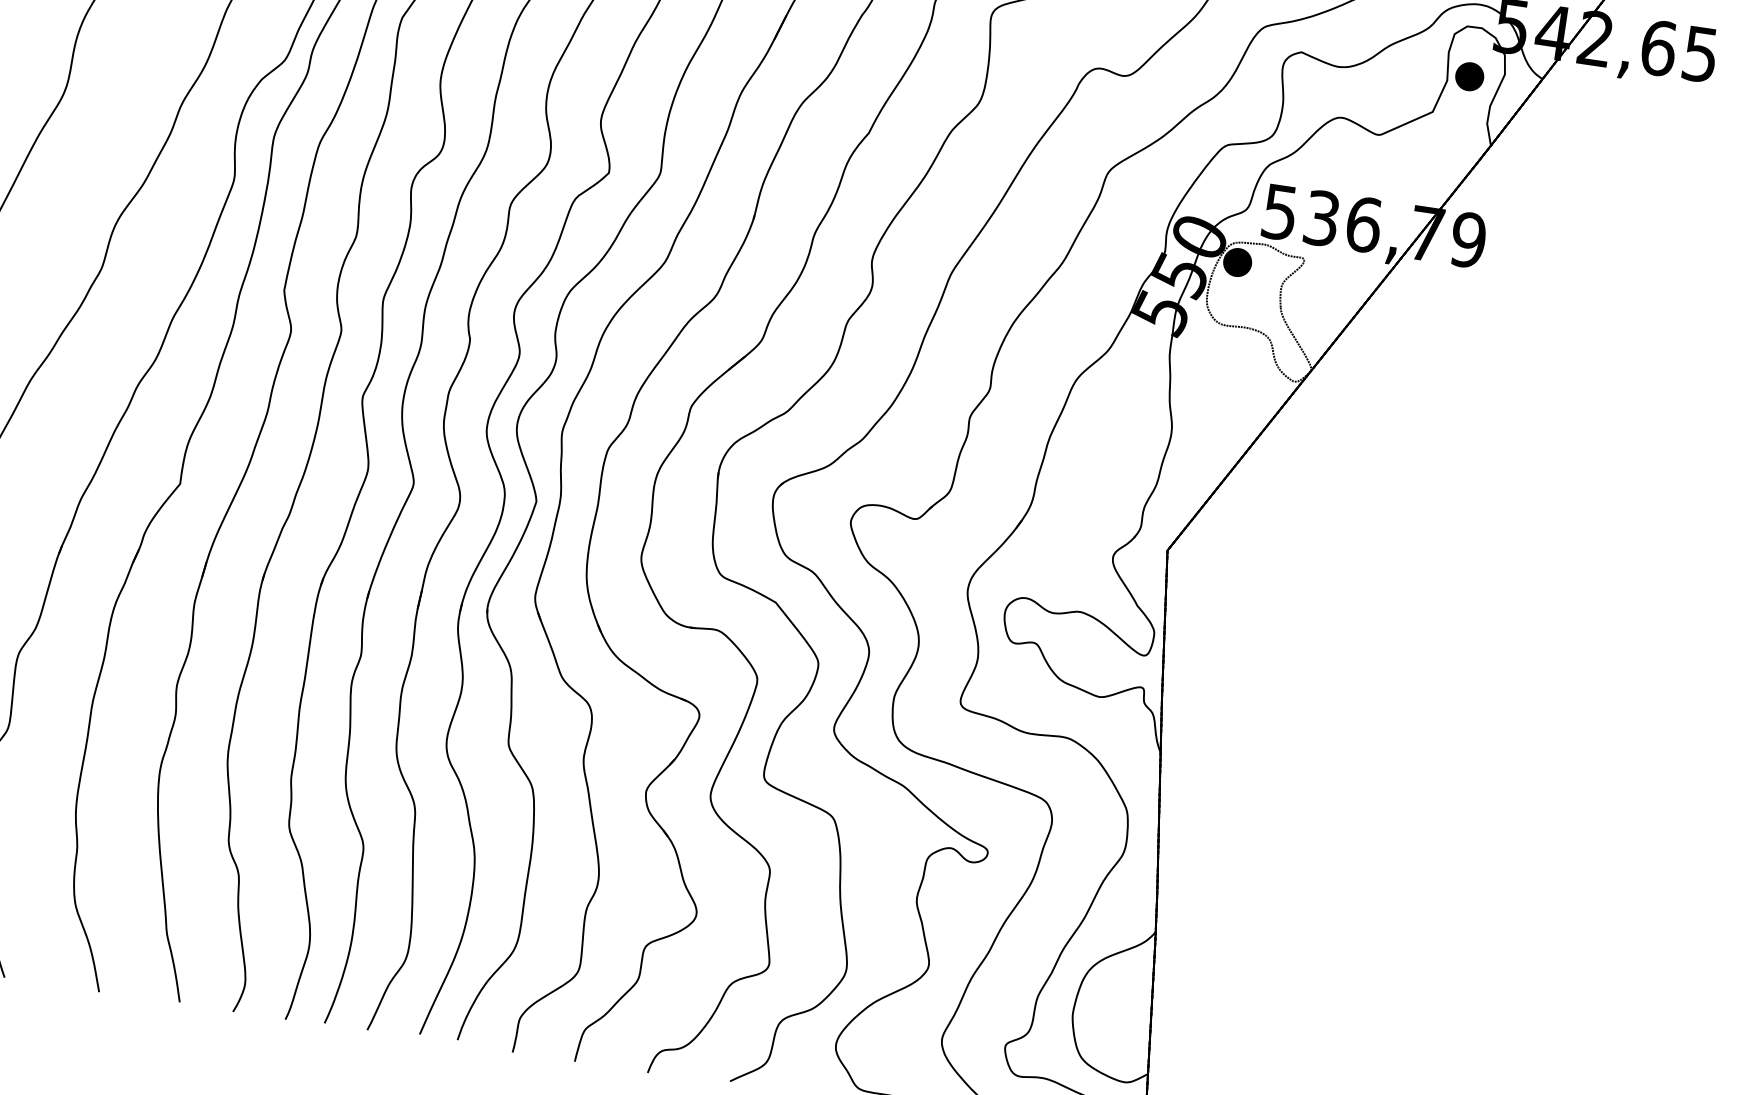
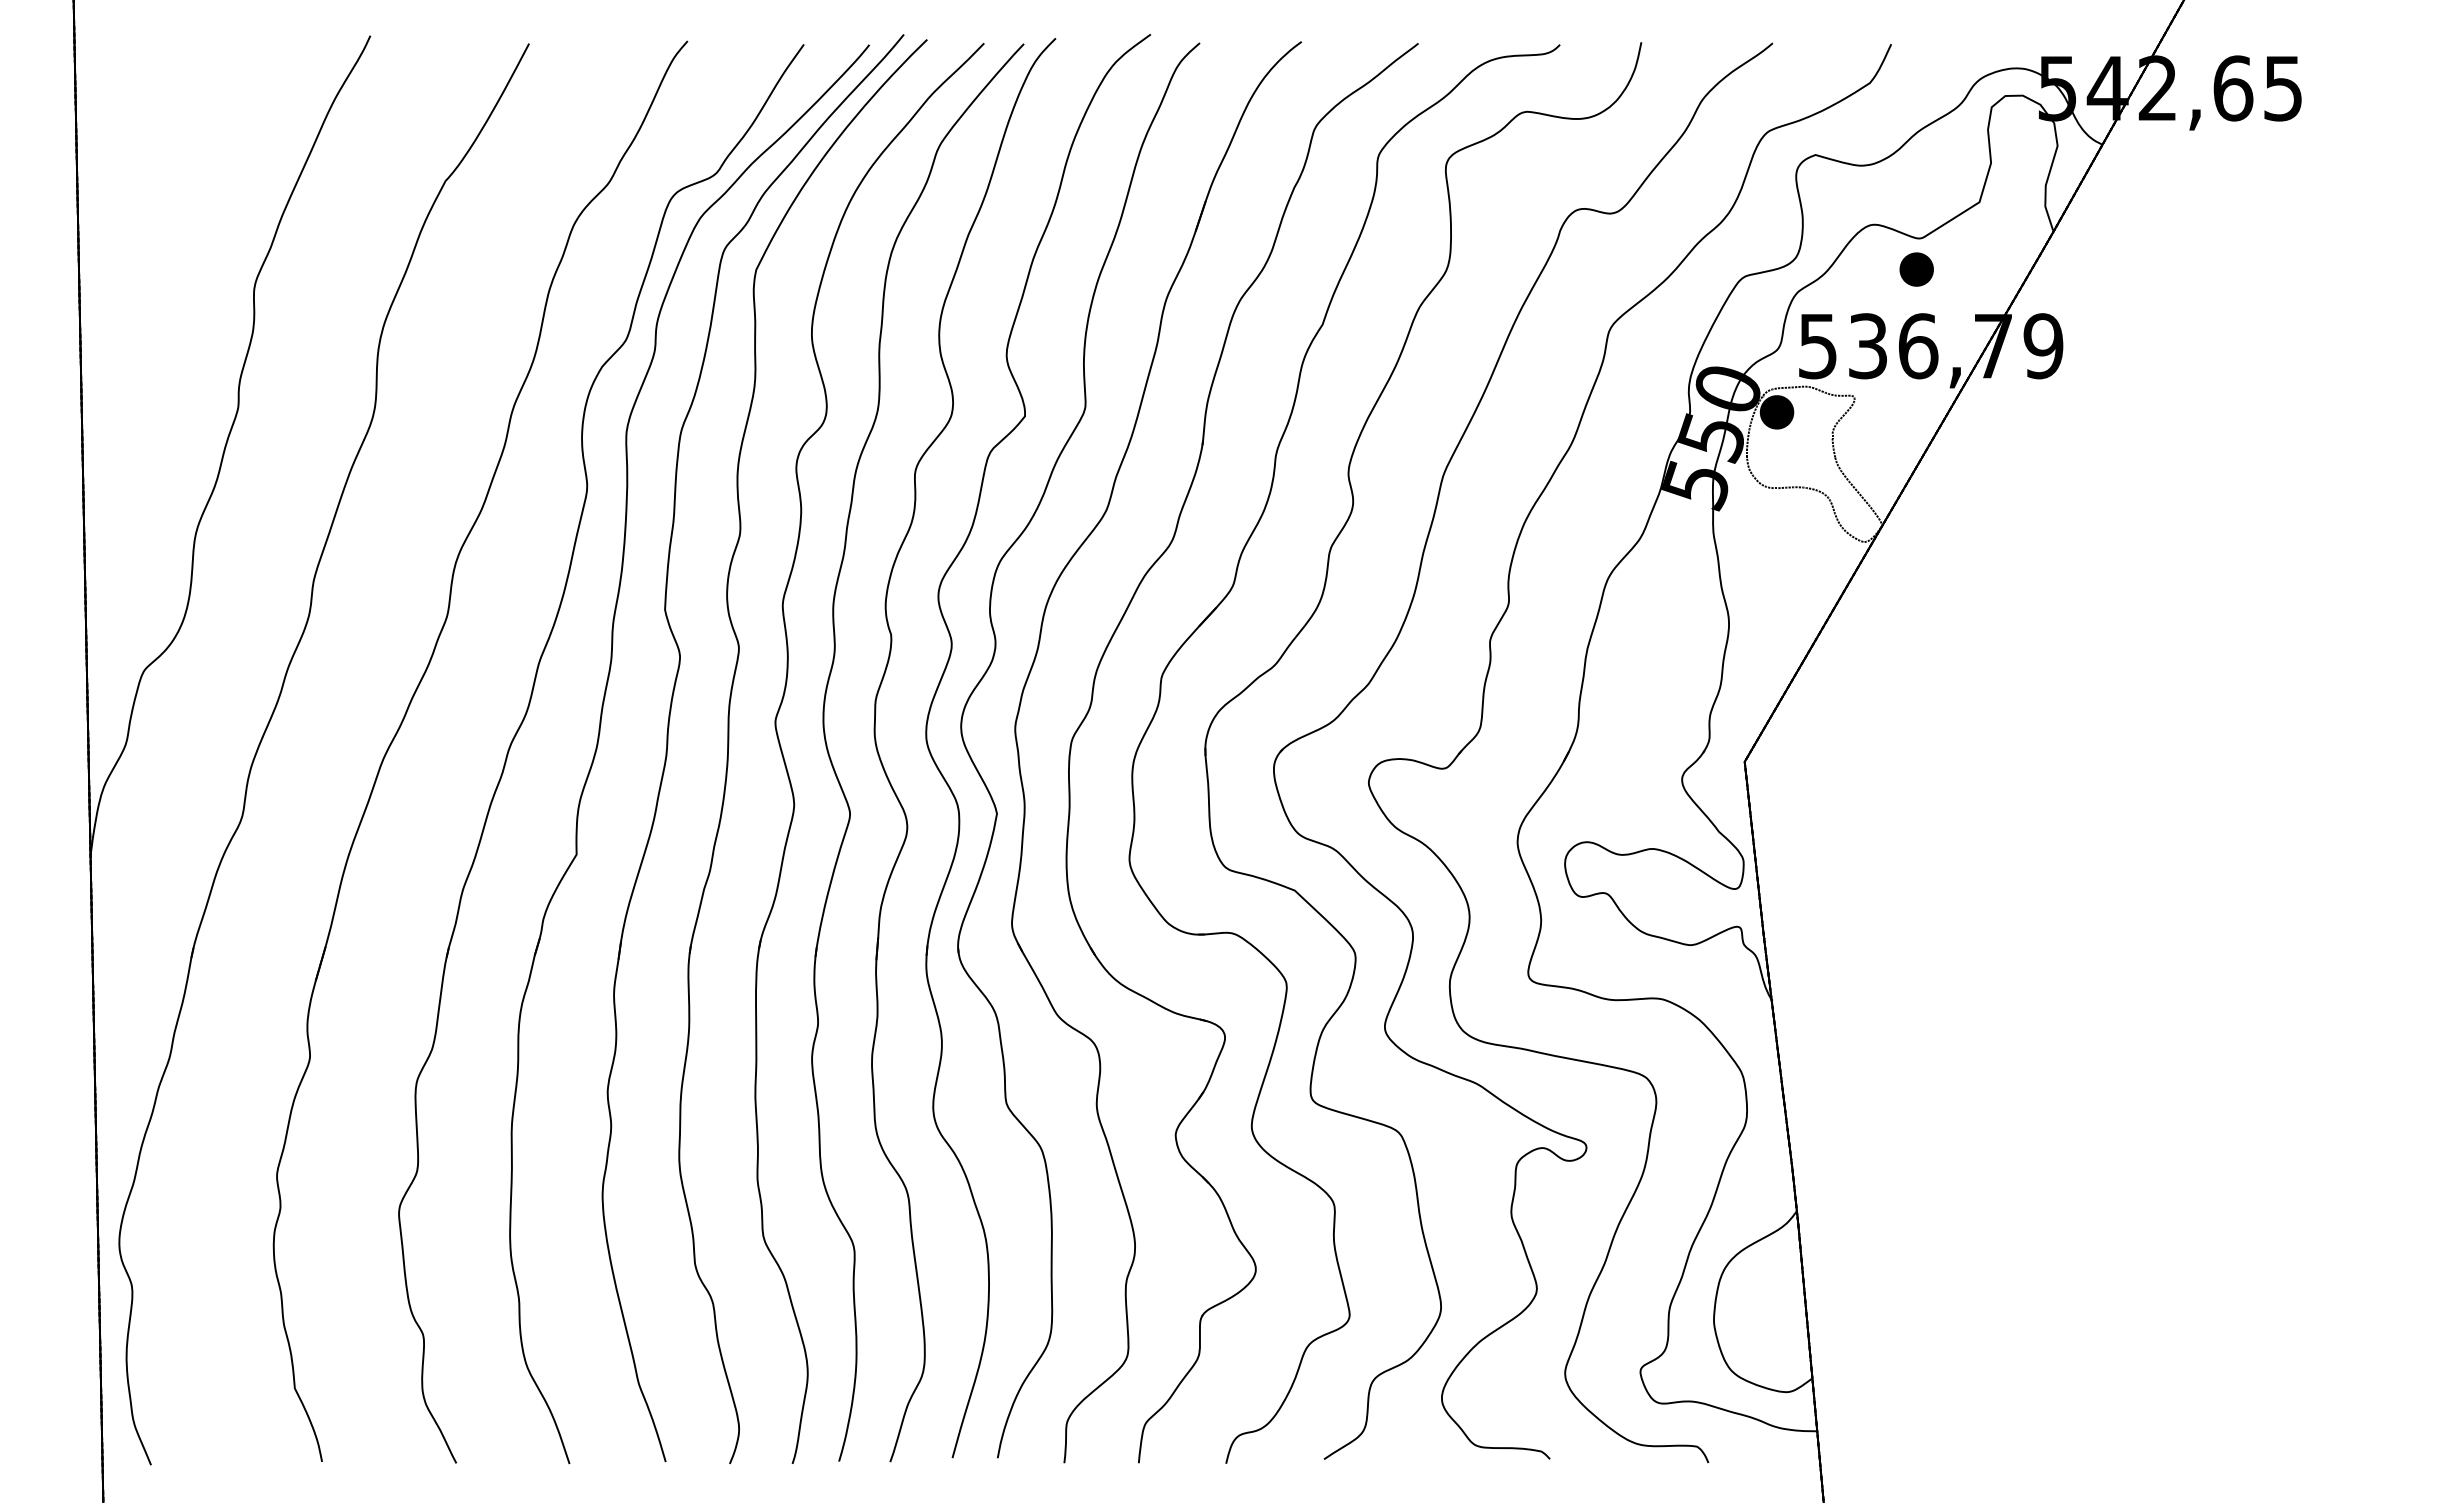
part: (1469, 76) -> (1916, 269), moved

